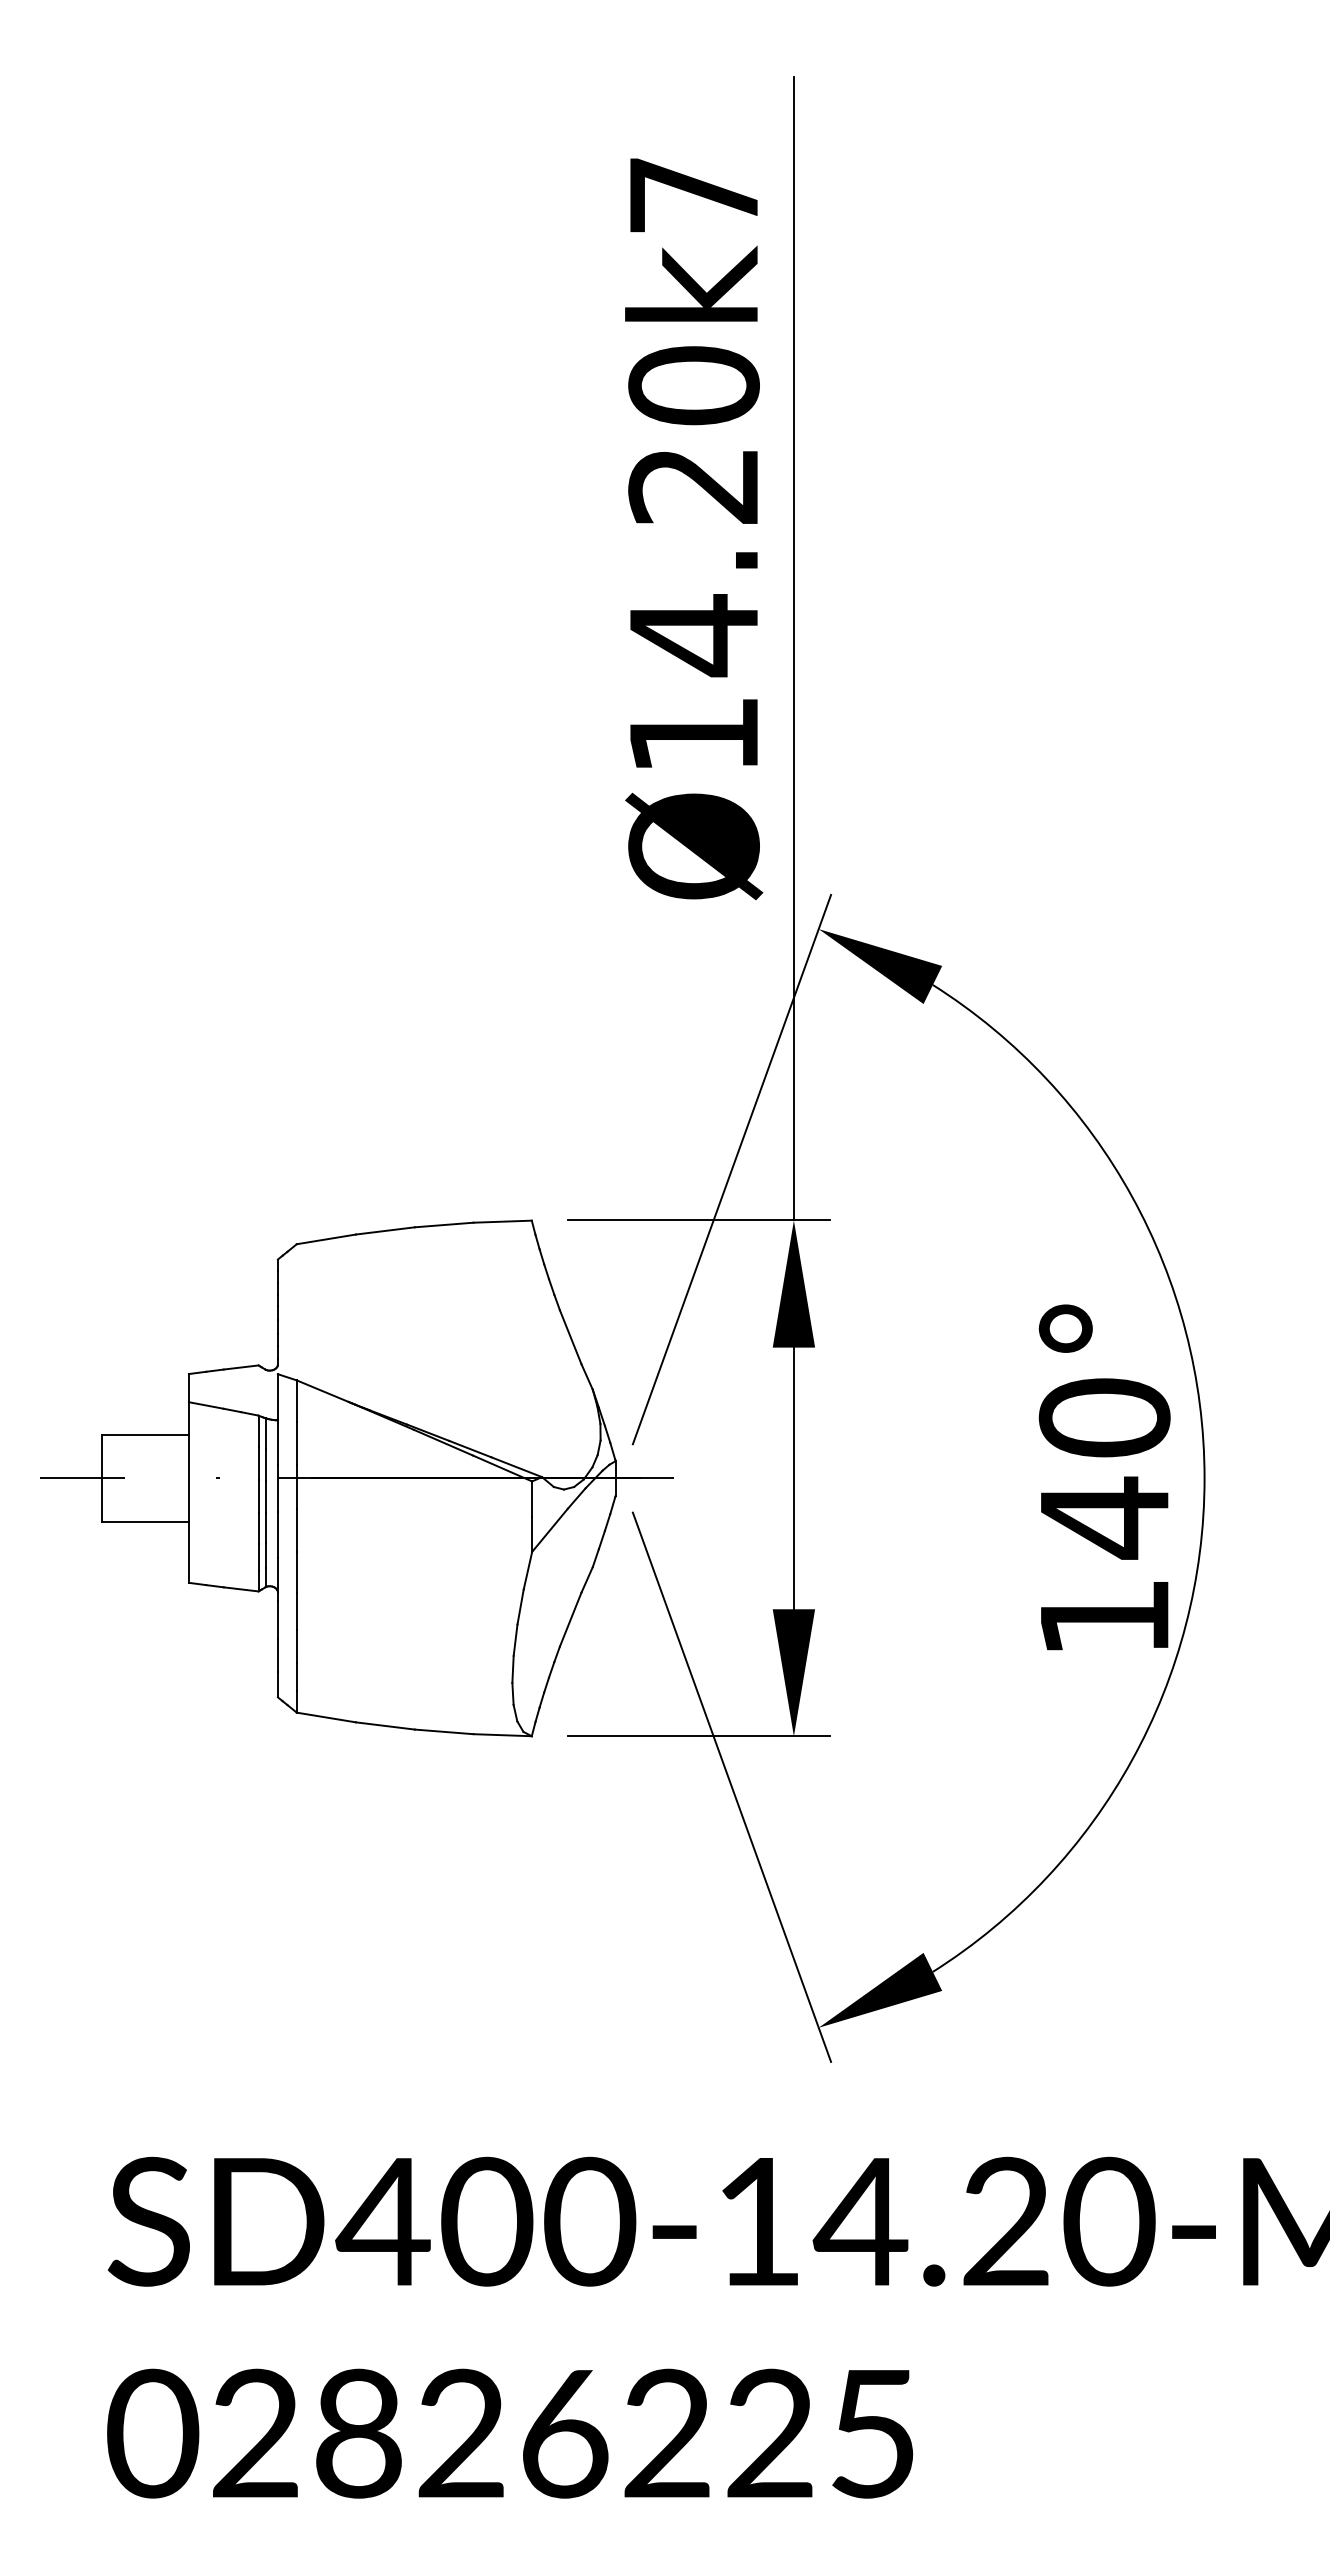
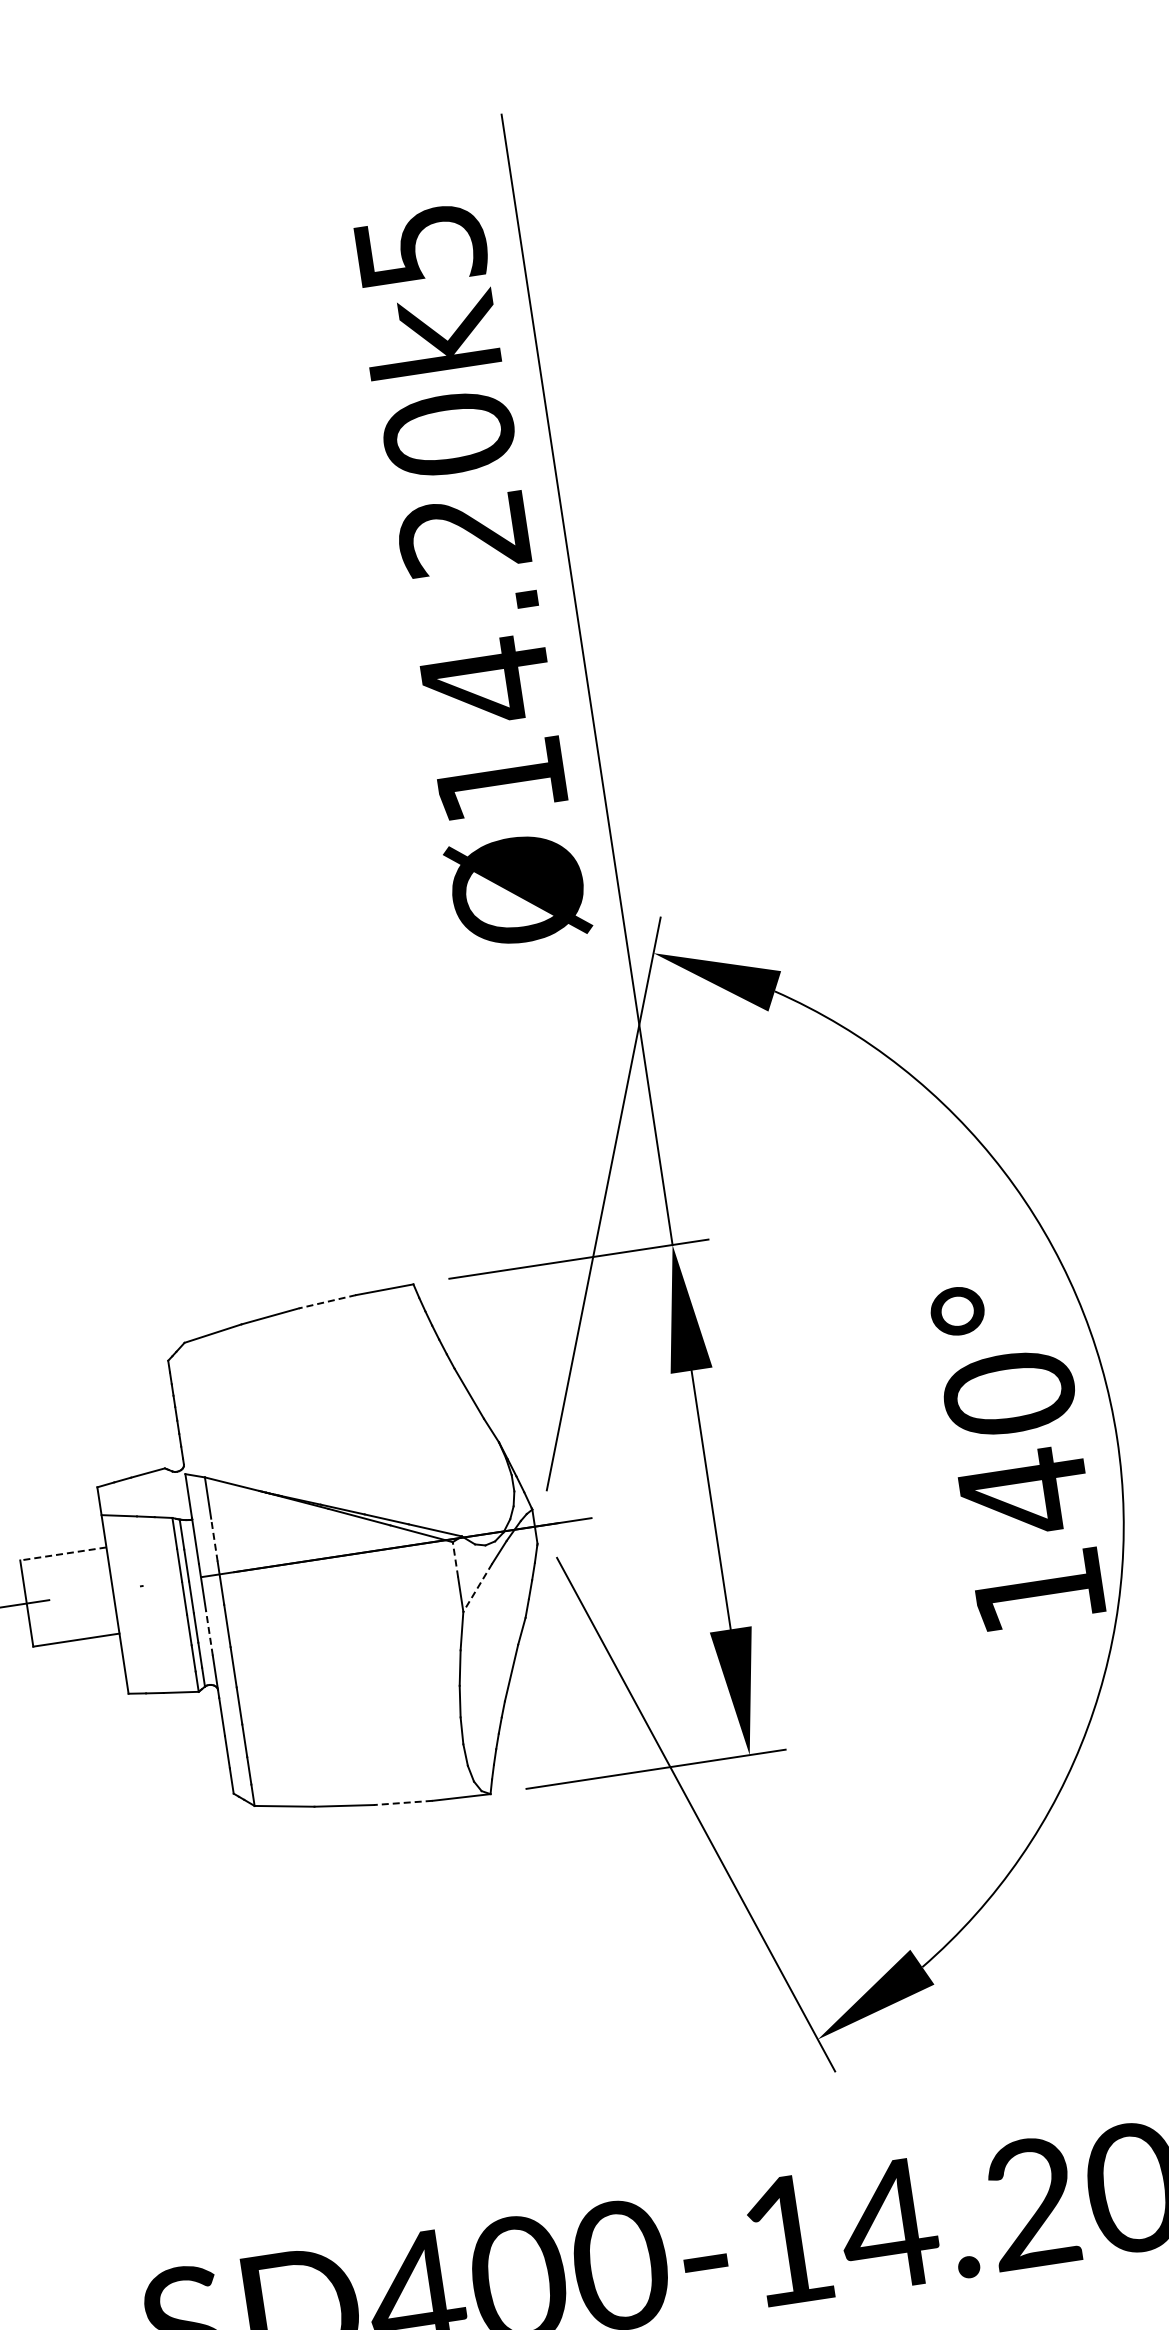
text: (694, 195) -> (421, 246), Ø14.20k7 -> Ø14.20k5
line: (443, 1225) -> (326, 1302), solid -> dashed
line: (145, 1434) -> (63, 1553), solid -> dashed
line: (296, 1443) -> (214, 1539), solid -> dashed
line: (532, 1499) -> (455, 1559), solid -> dashed
line: (549, 1530) -> (477, 1588), solid -> dashed
line: (277, 1534) -> (208, 1632), solid -> dashed
line: (443, 1731) -> (402, 1802), solid -> dashed

